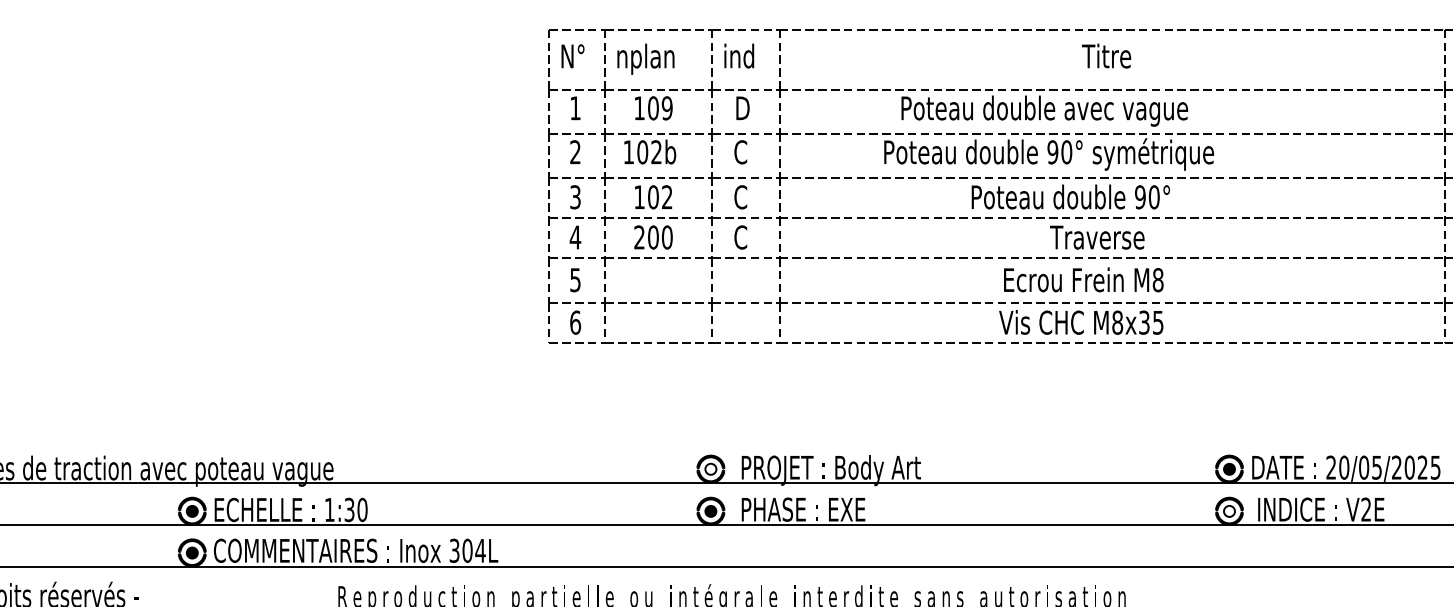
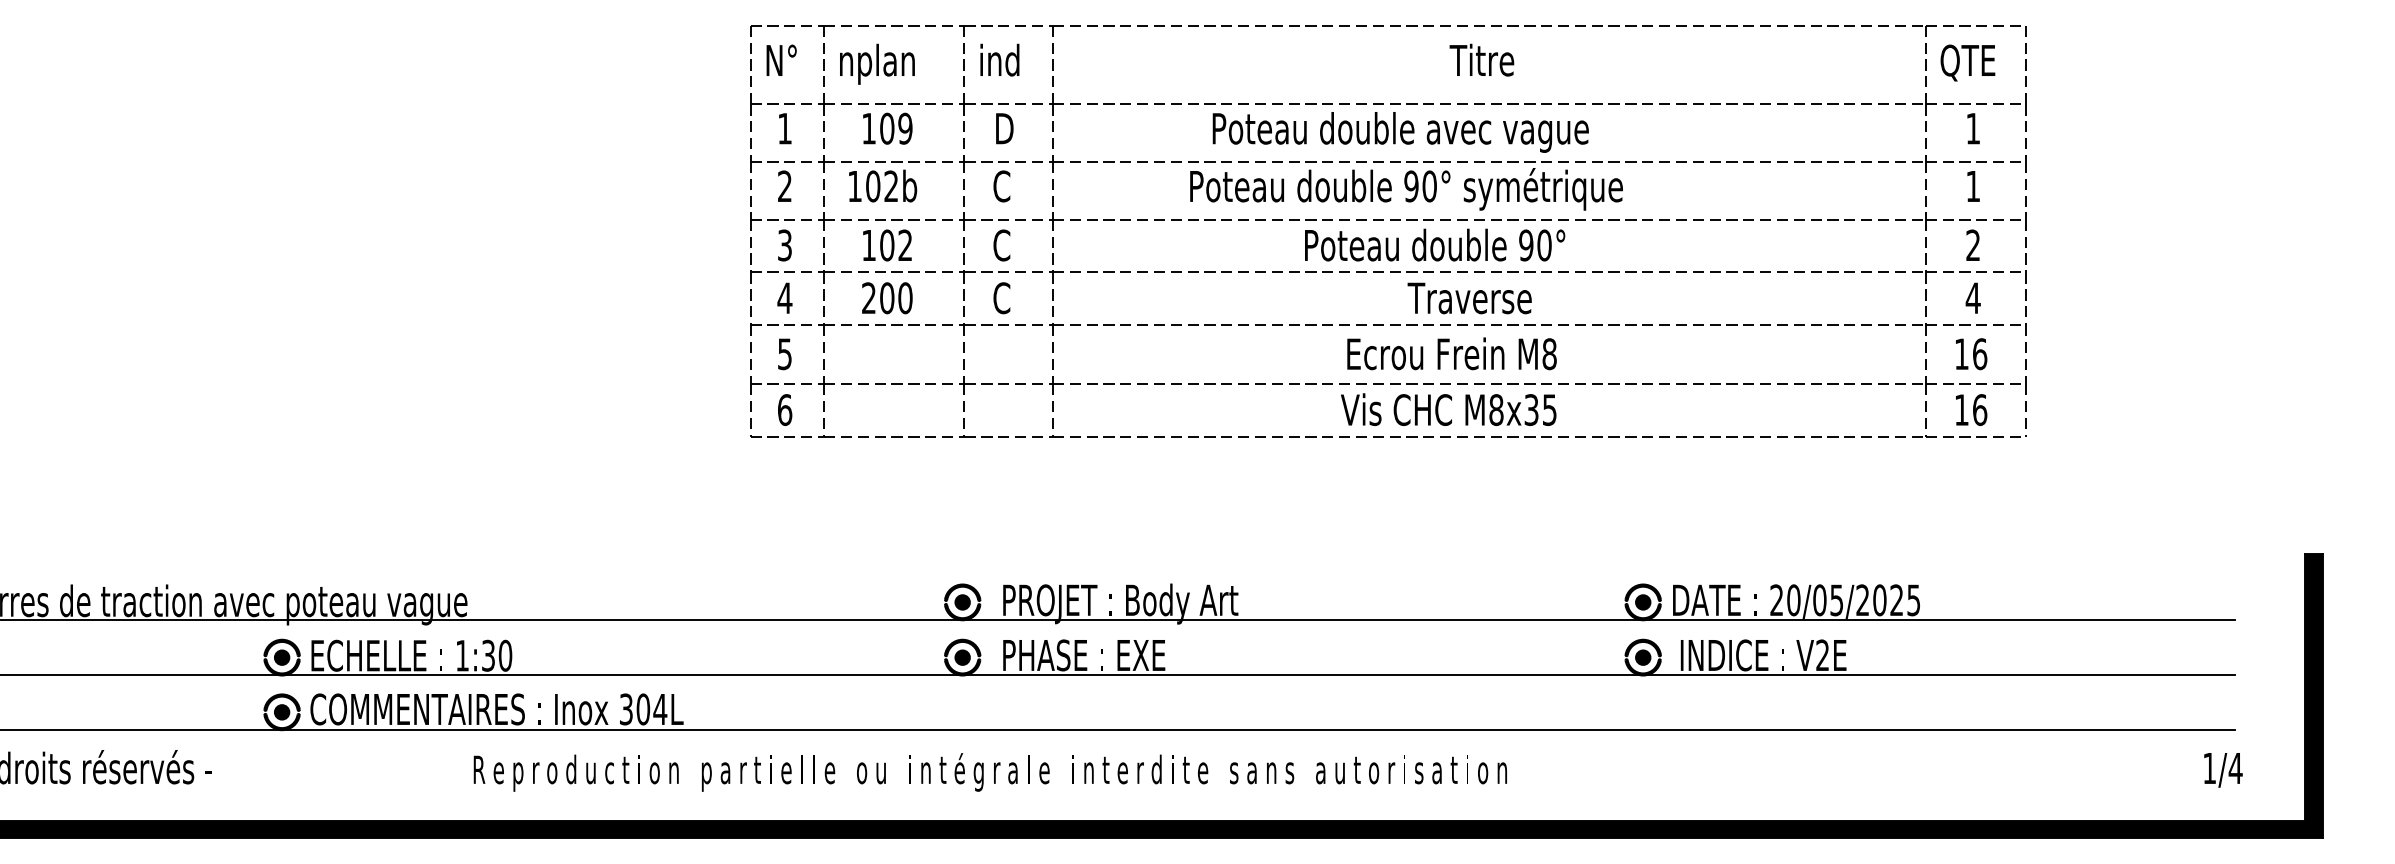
fill: (710, 469) -> (962, 602), added
fill: (1229, 511) -> (1643, 657), added

